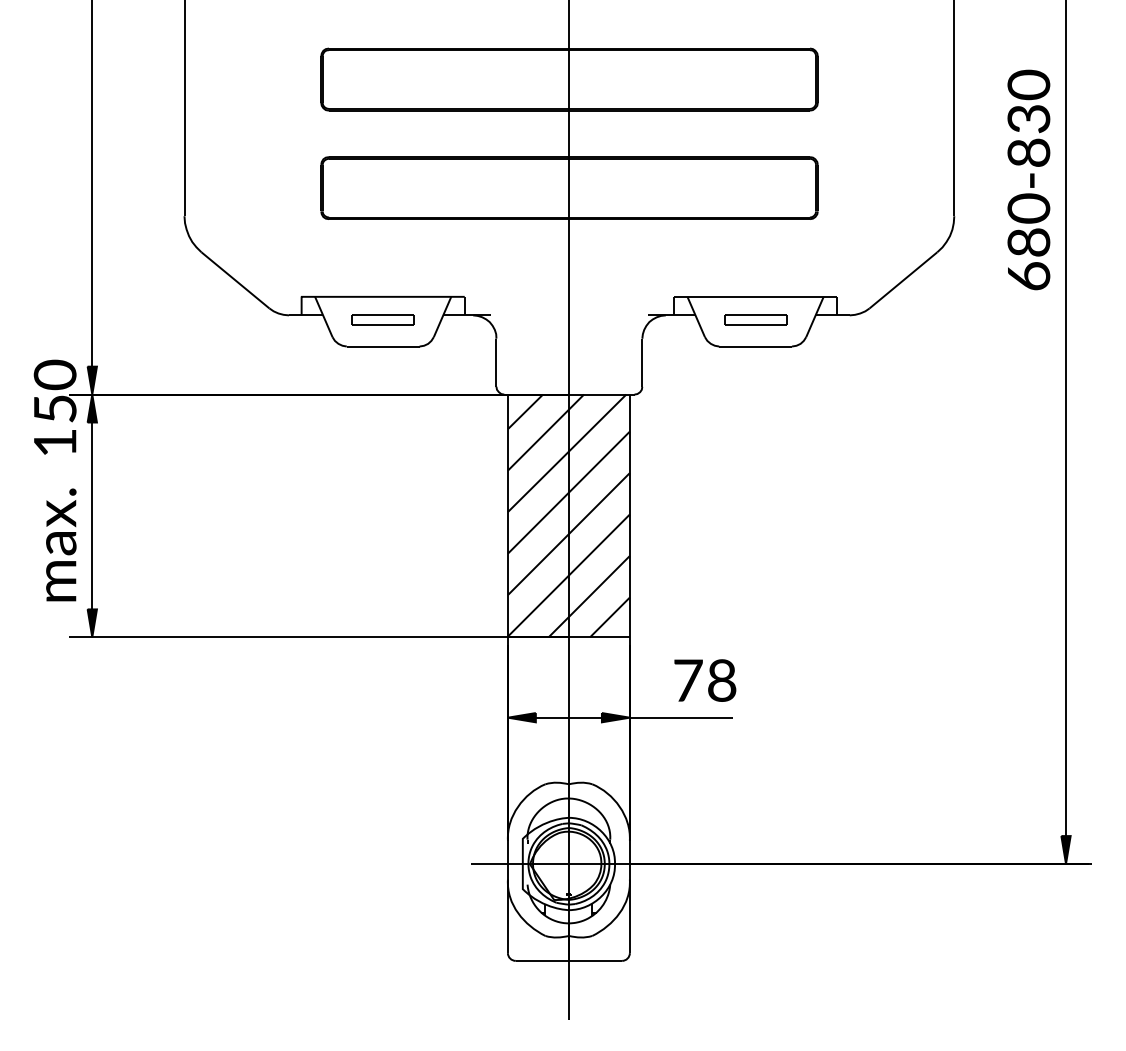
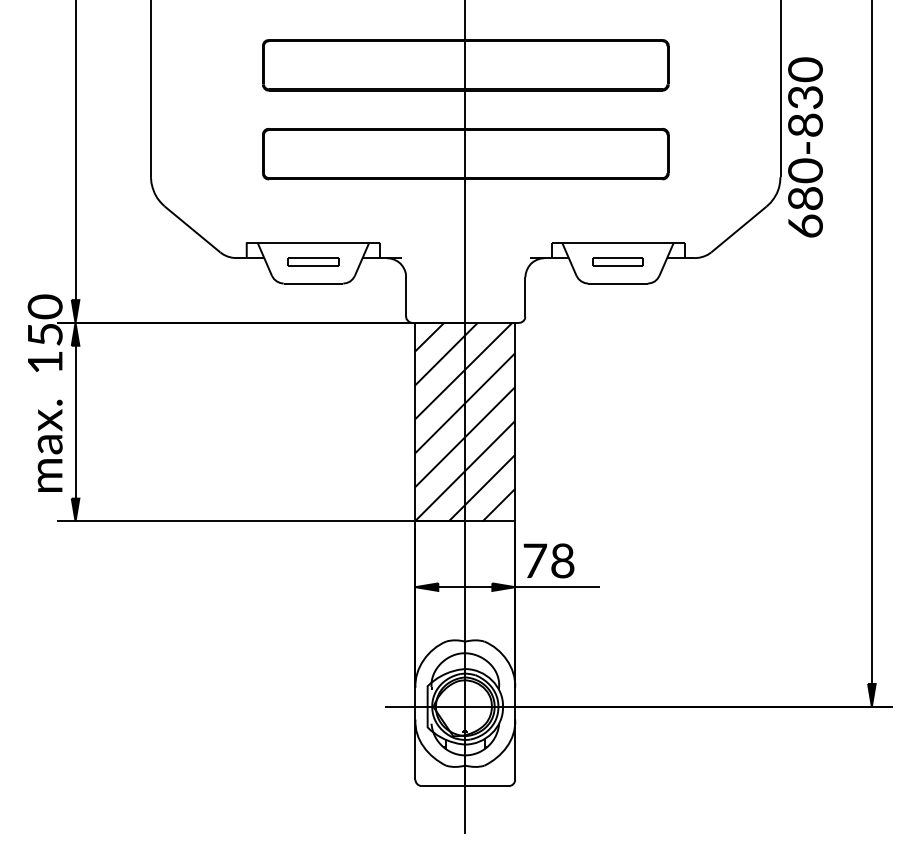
text: (1028, 179) -> (805, 147), moved
text: (705, 680) -> (549, 560), moved

